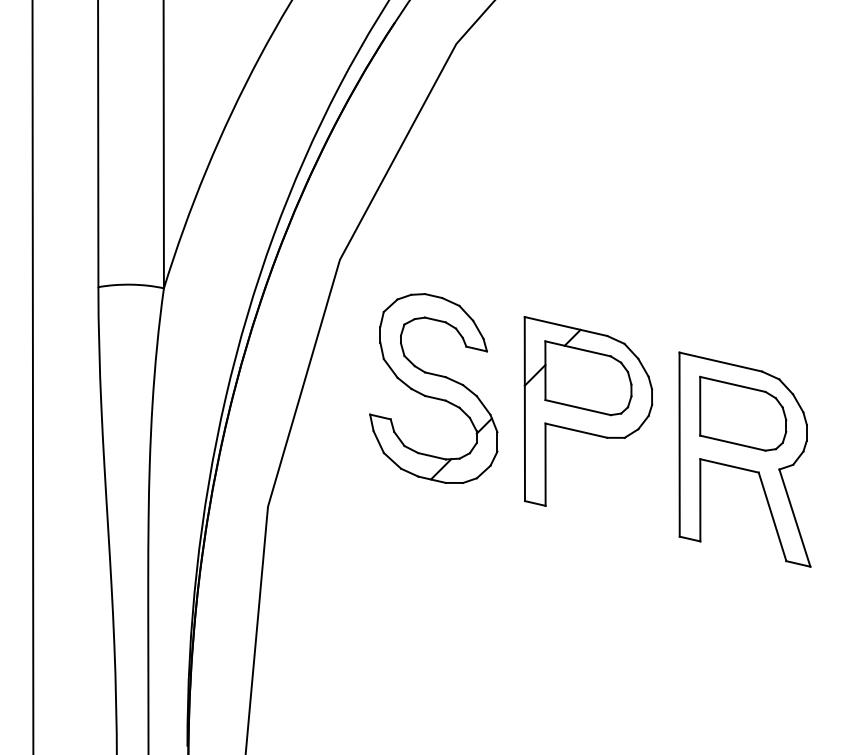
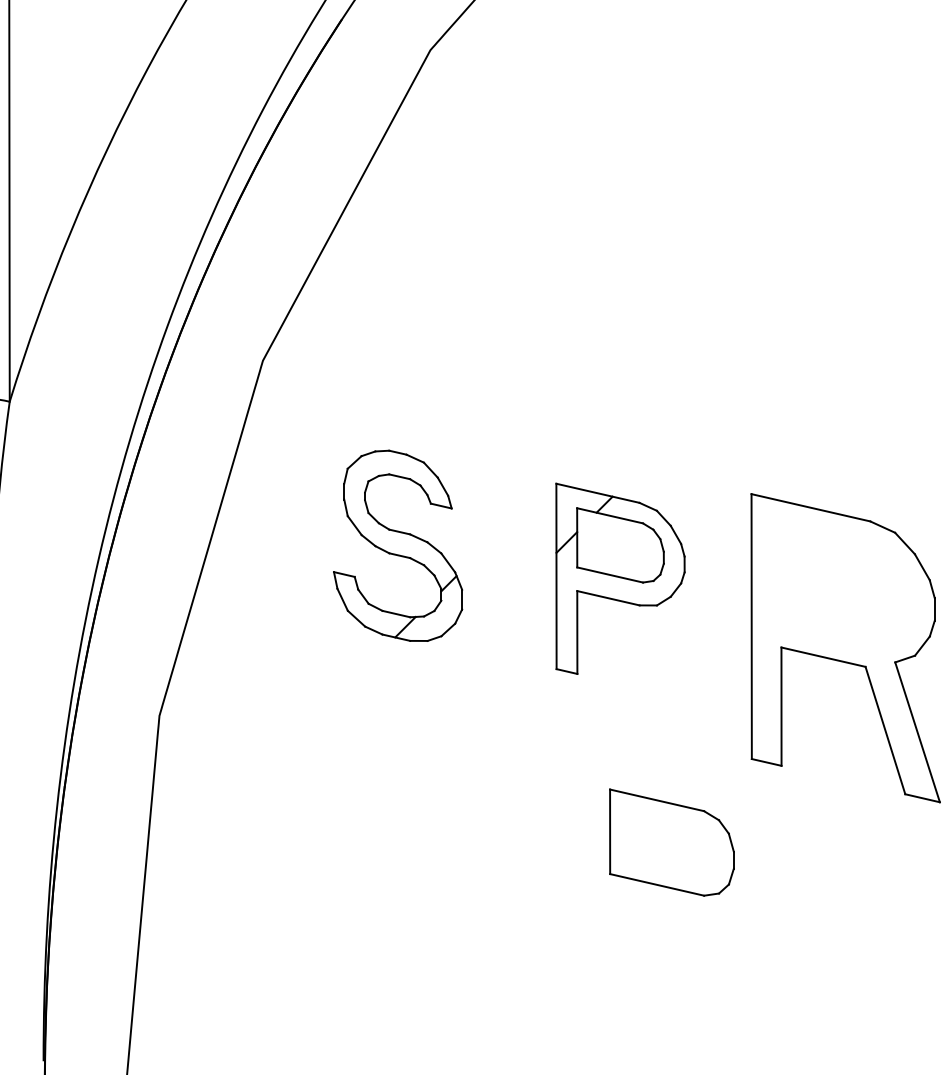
part: (433, 388) -> (397, 545), size x0.7
part: (588, 411) -> (620, 578), size x0.7
part: (743, 413) -> (672, 842), moved

